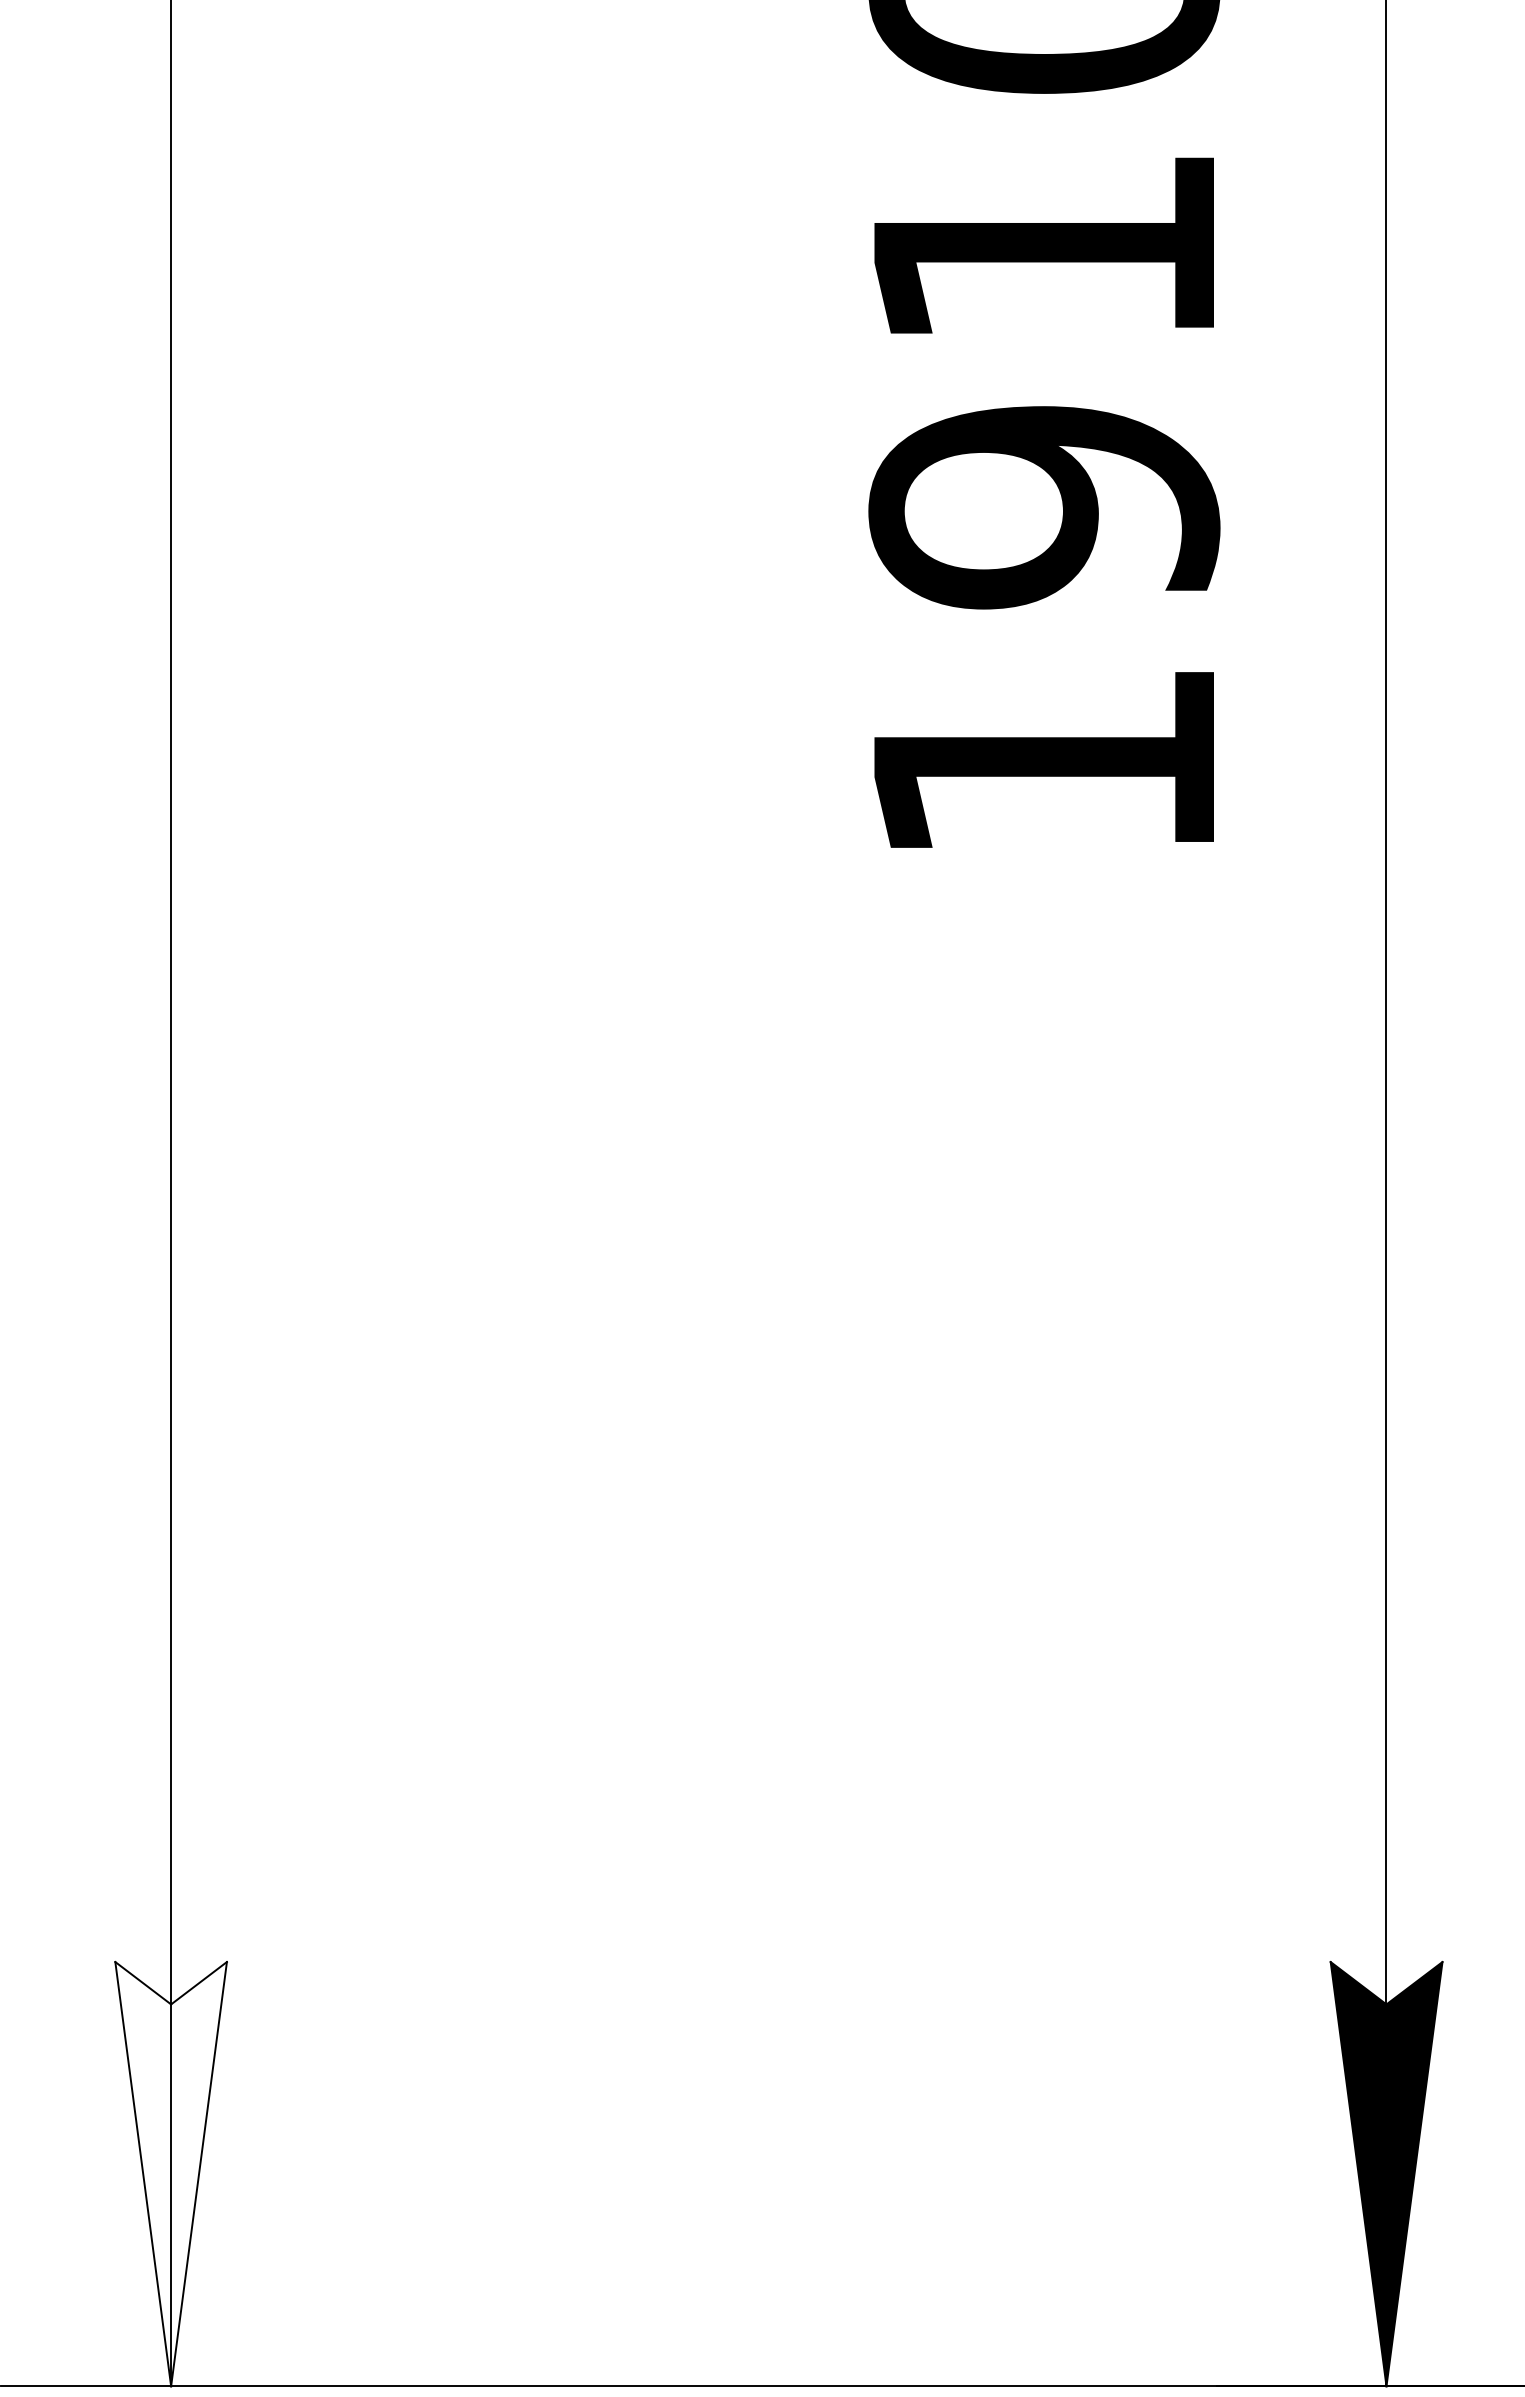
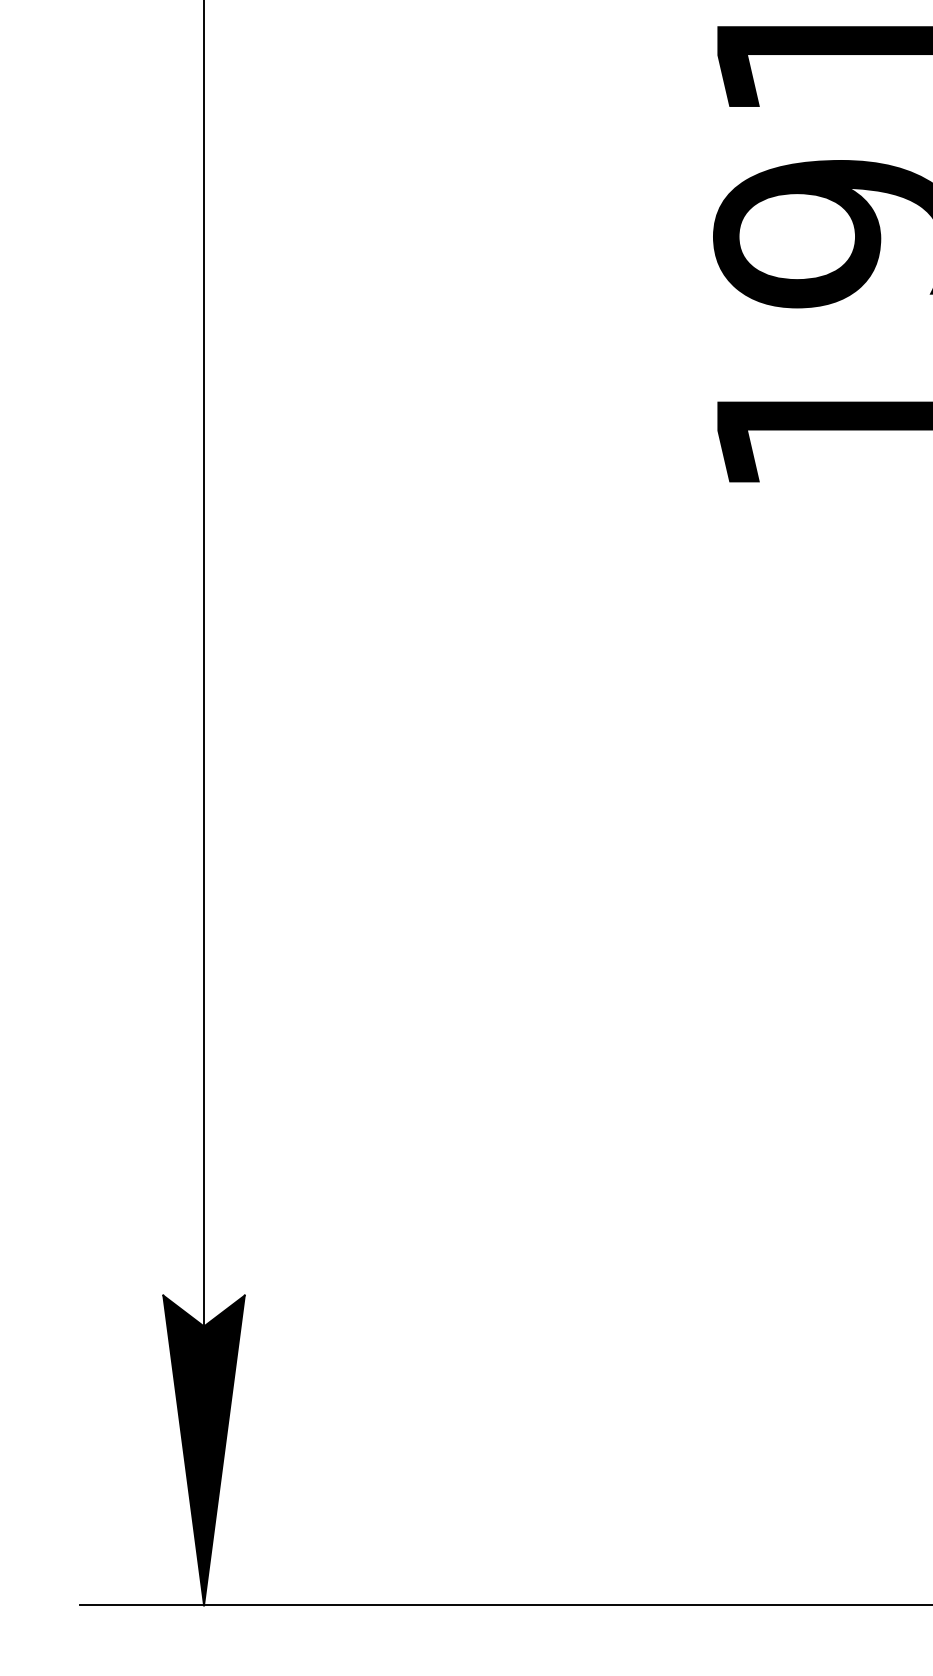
fill: (170, 2174) -> (203, 1450), added

